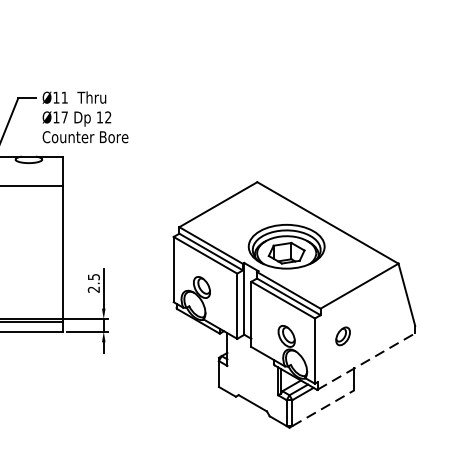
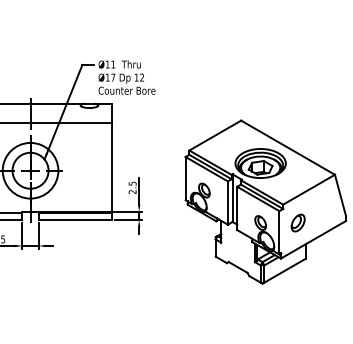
part: (342, 335) -> (297, 222), size x1.43
line: (367, 361) -> (314, 239), dashed -> solid
line: (324, 407) -> (285, 270), dashed -> solid

